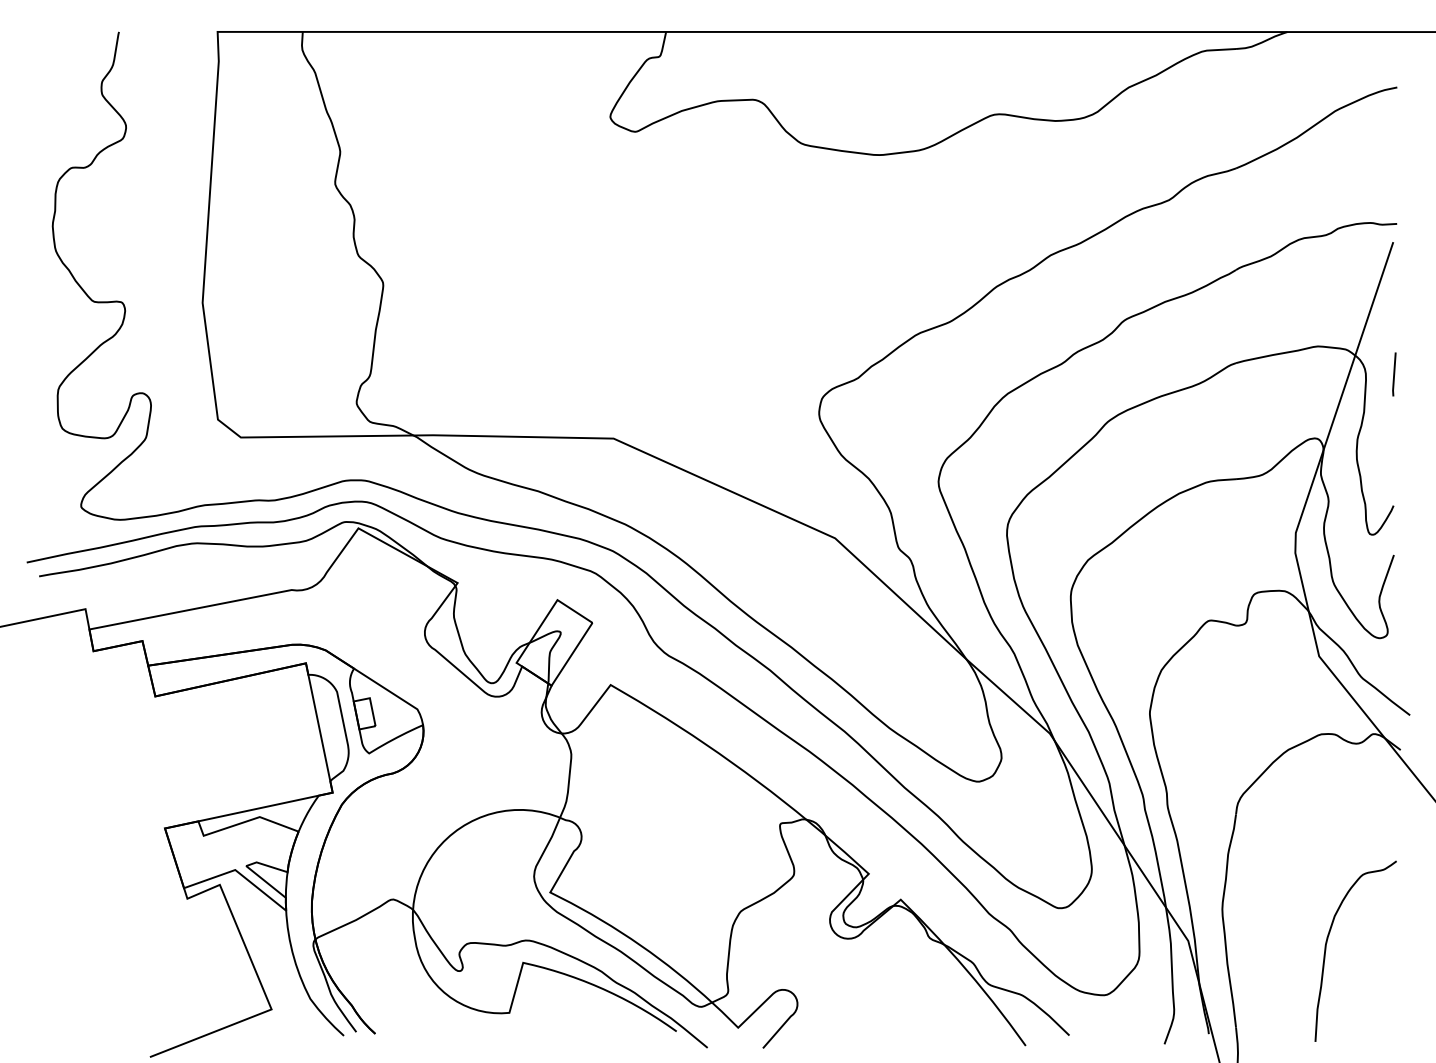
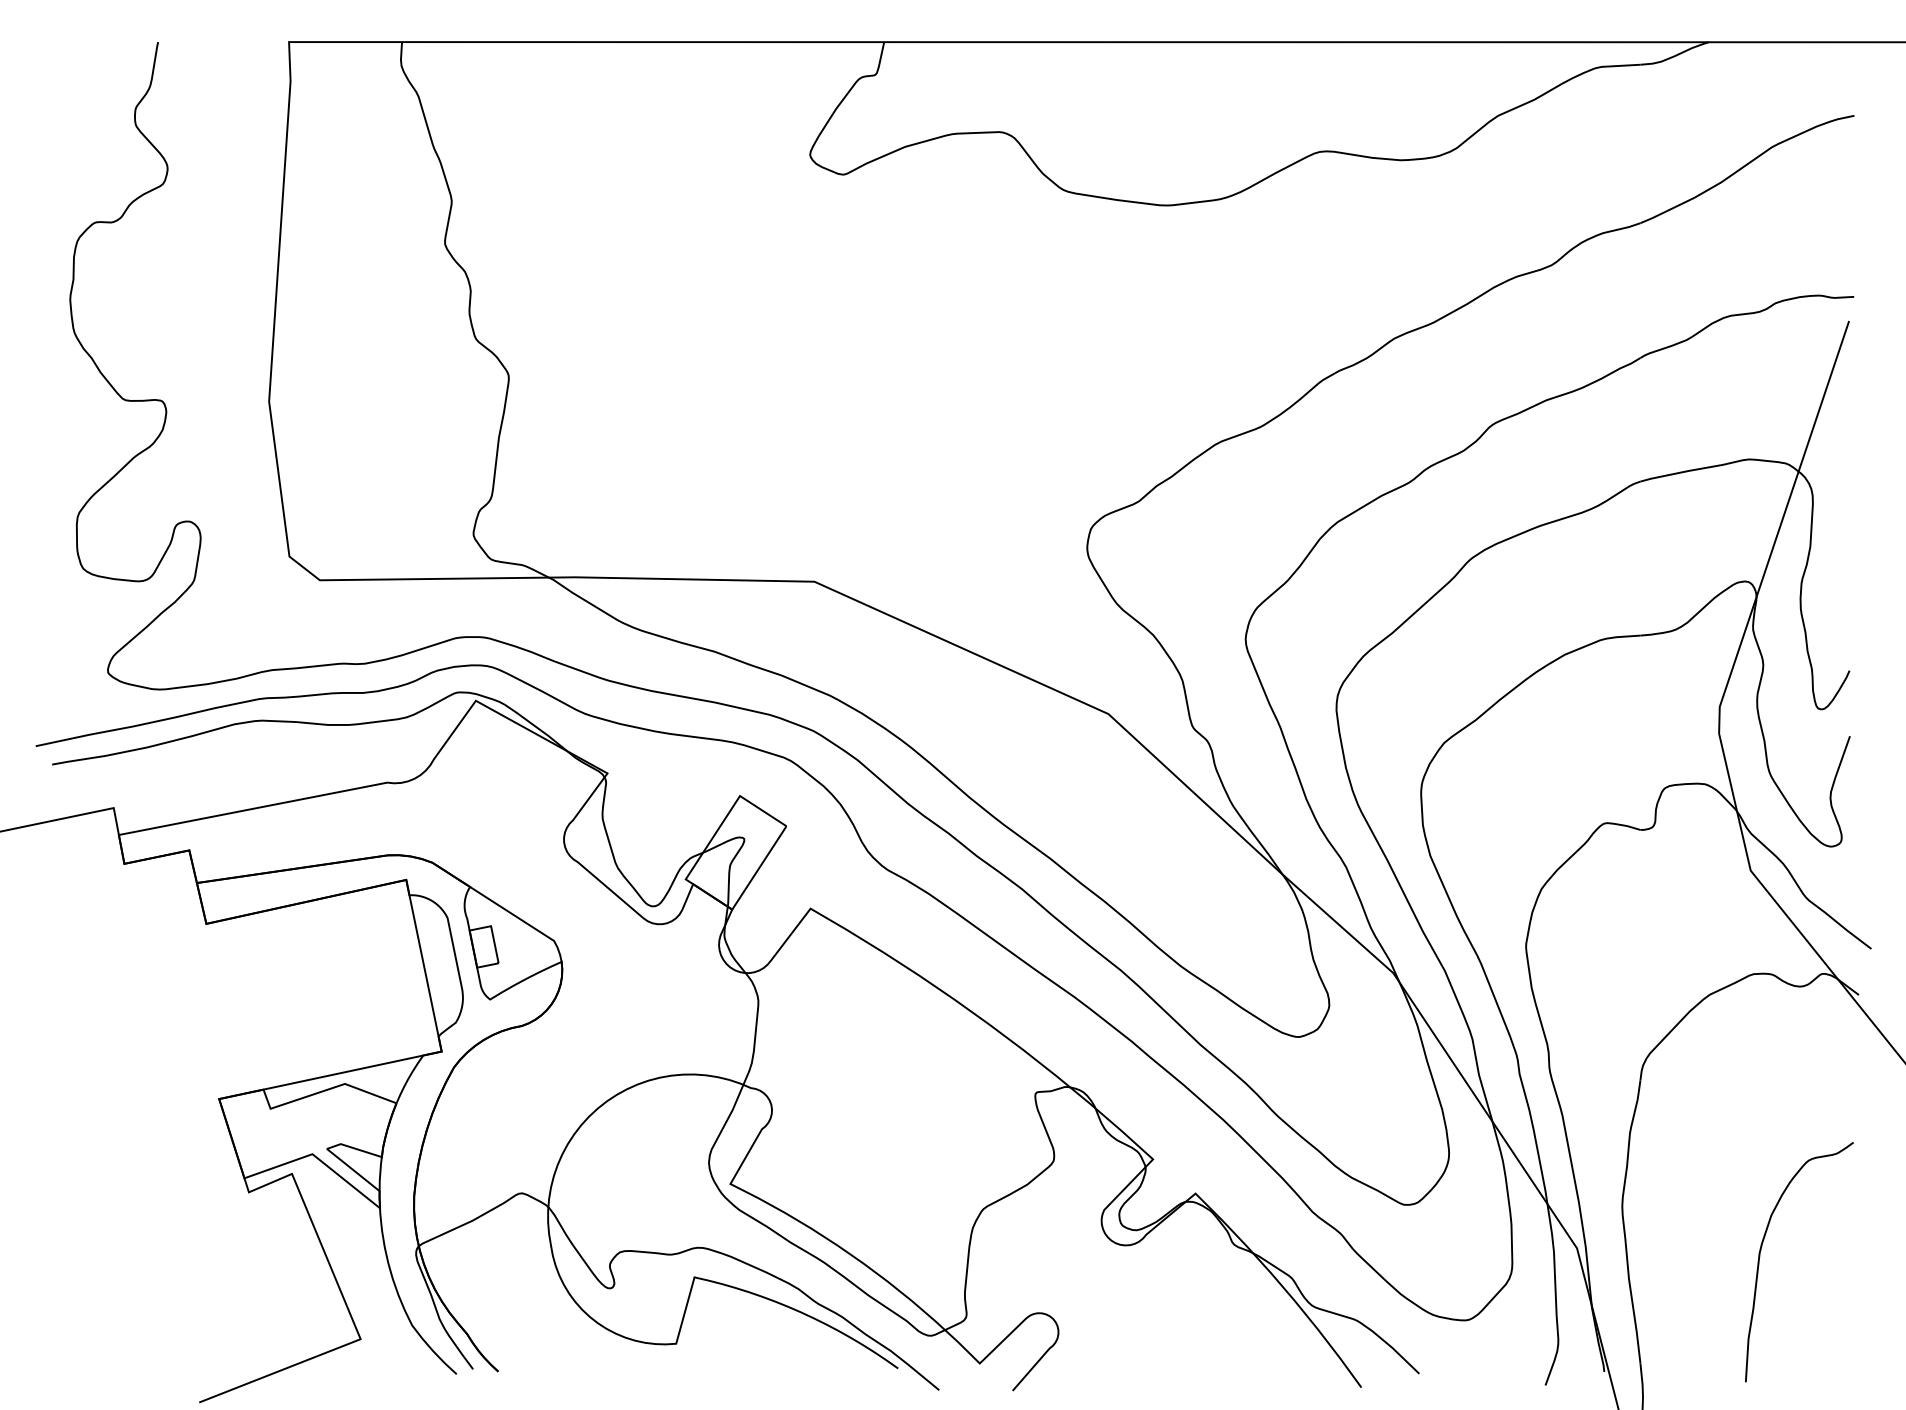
line: (1394, 374) -> (1850, 496), removed

